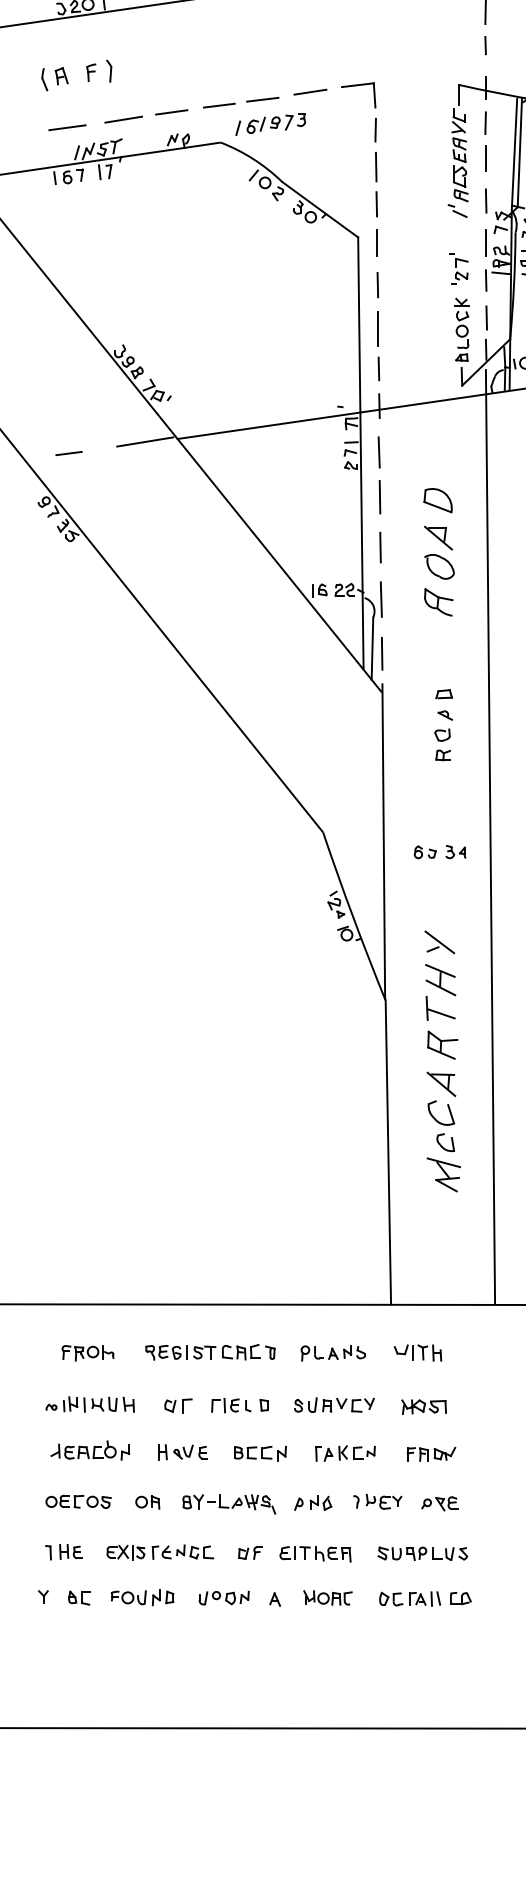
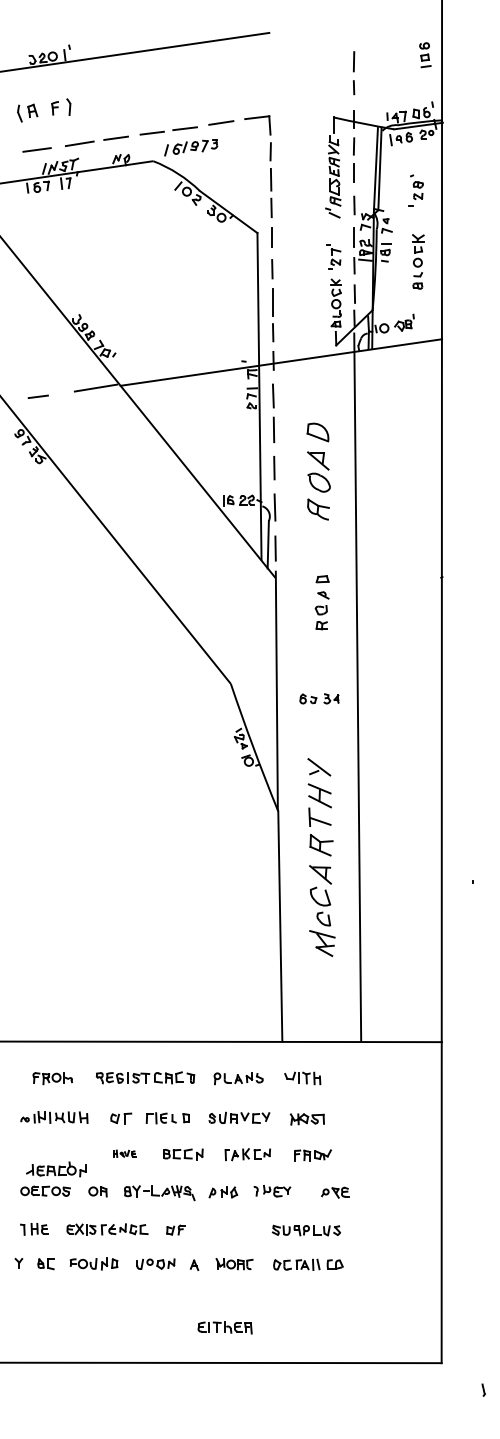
part: (90, 1450) -> (56, 1169), moved
part: (182, 1452) -> (124, 1153), size x0.6
part: (440, 1503) -> (335, 1192), moved
part: (314, 1553) -> (224, 1327), moved

